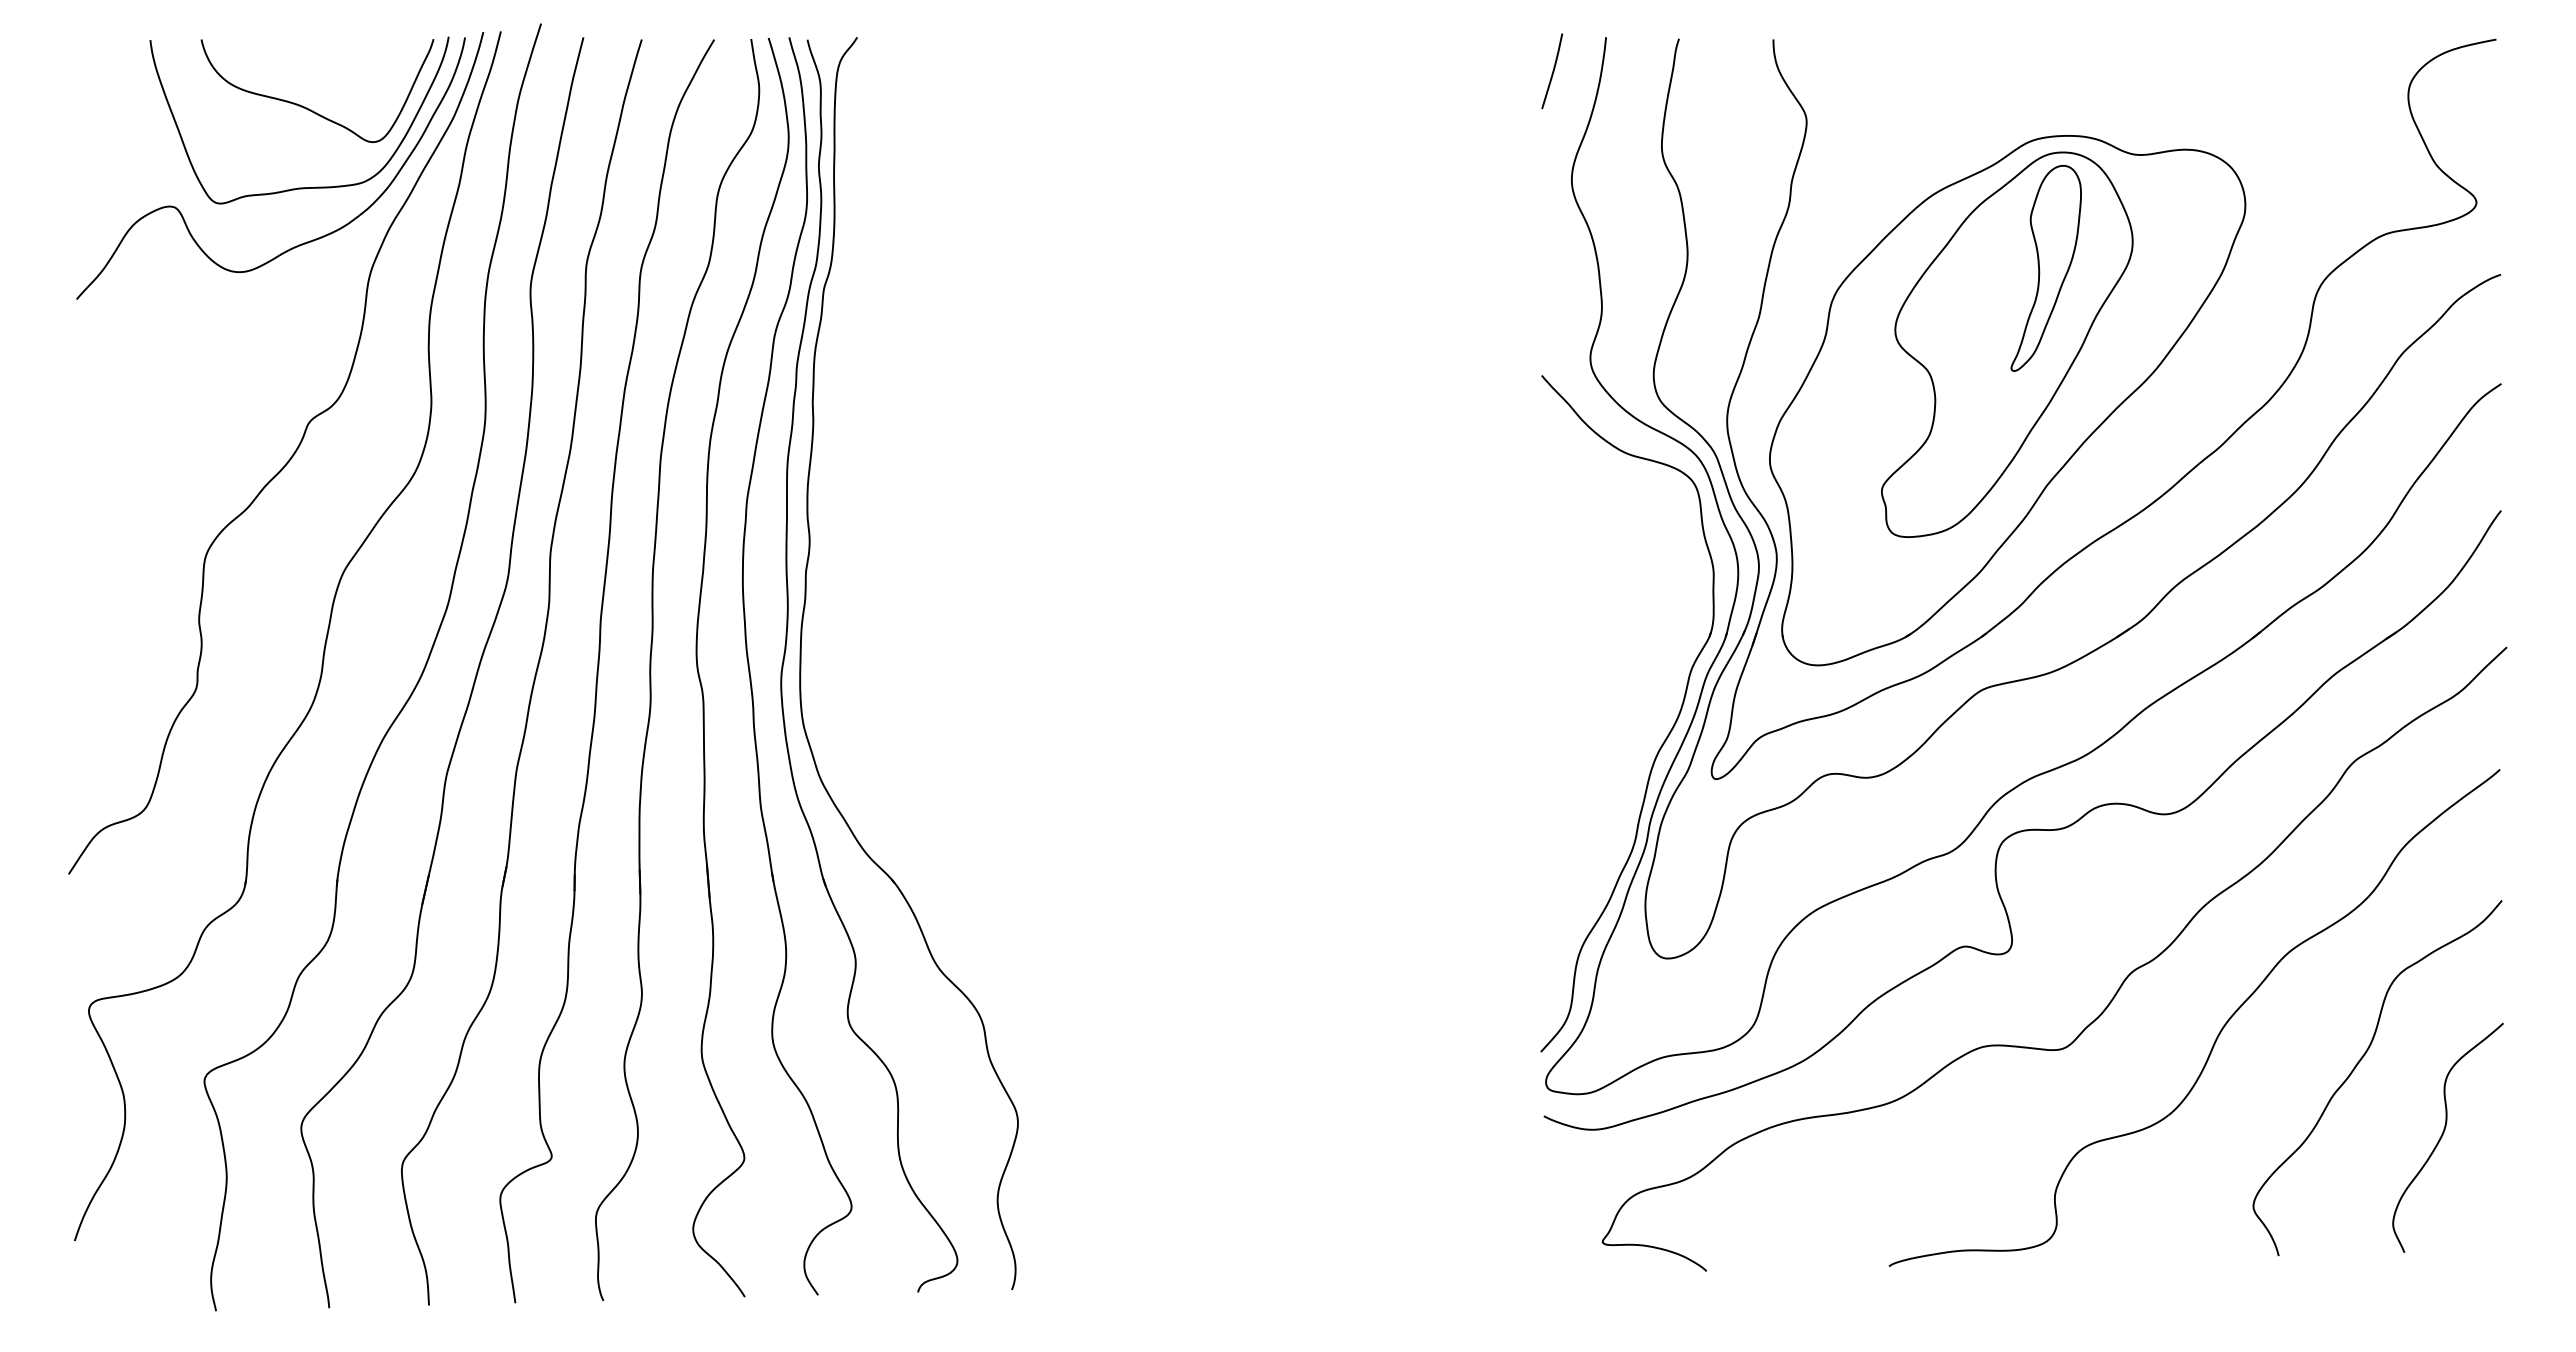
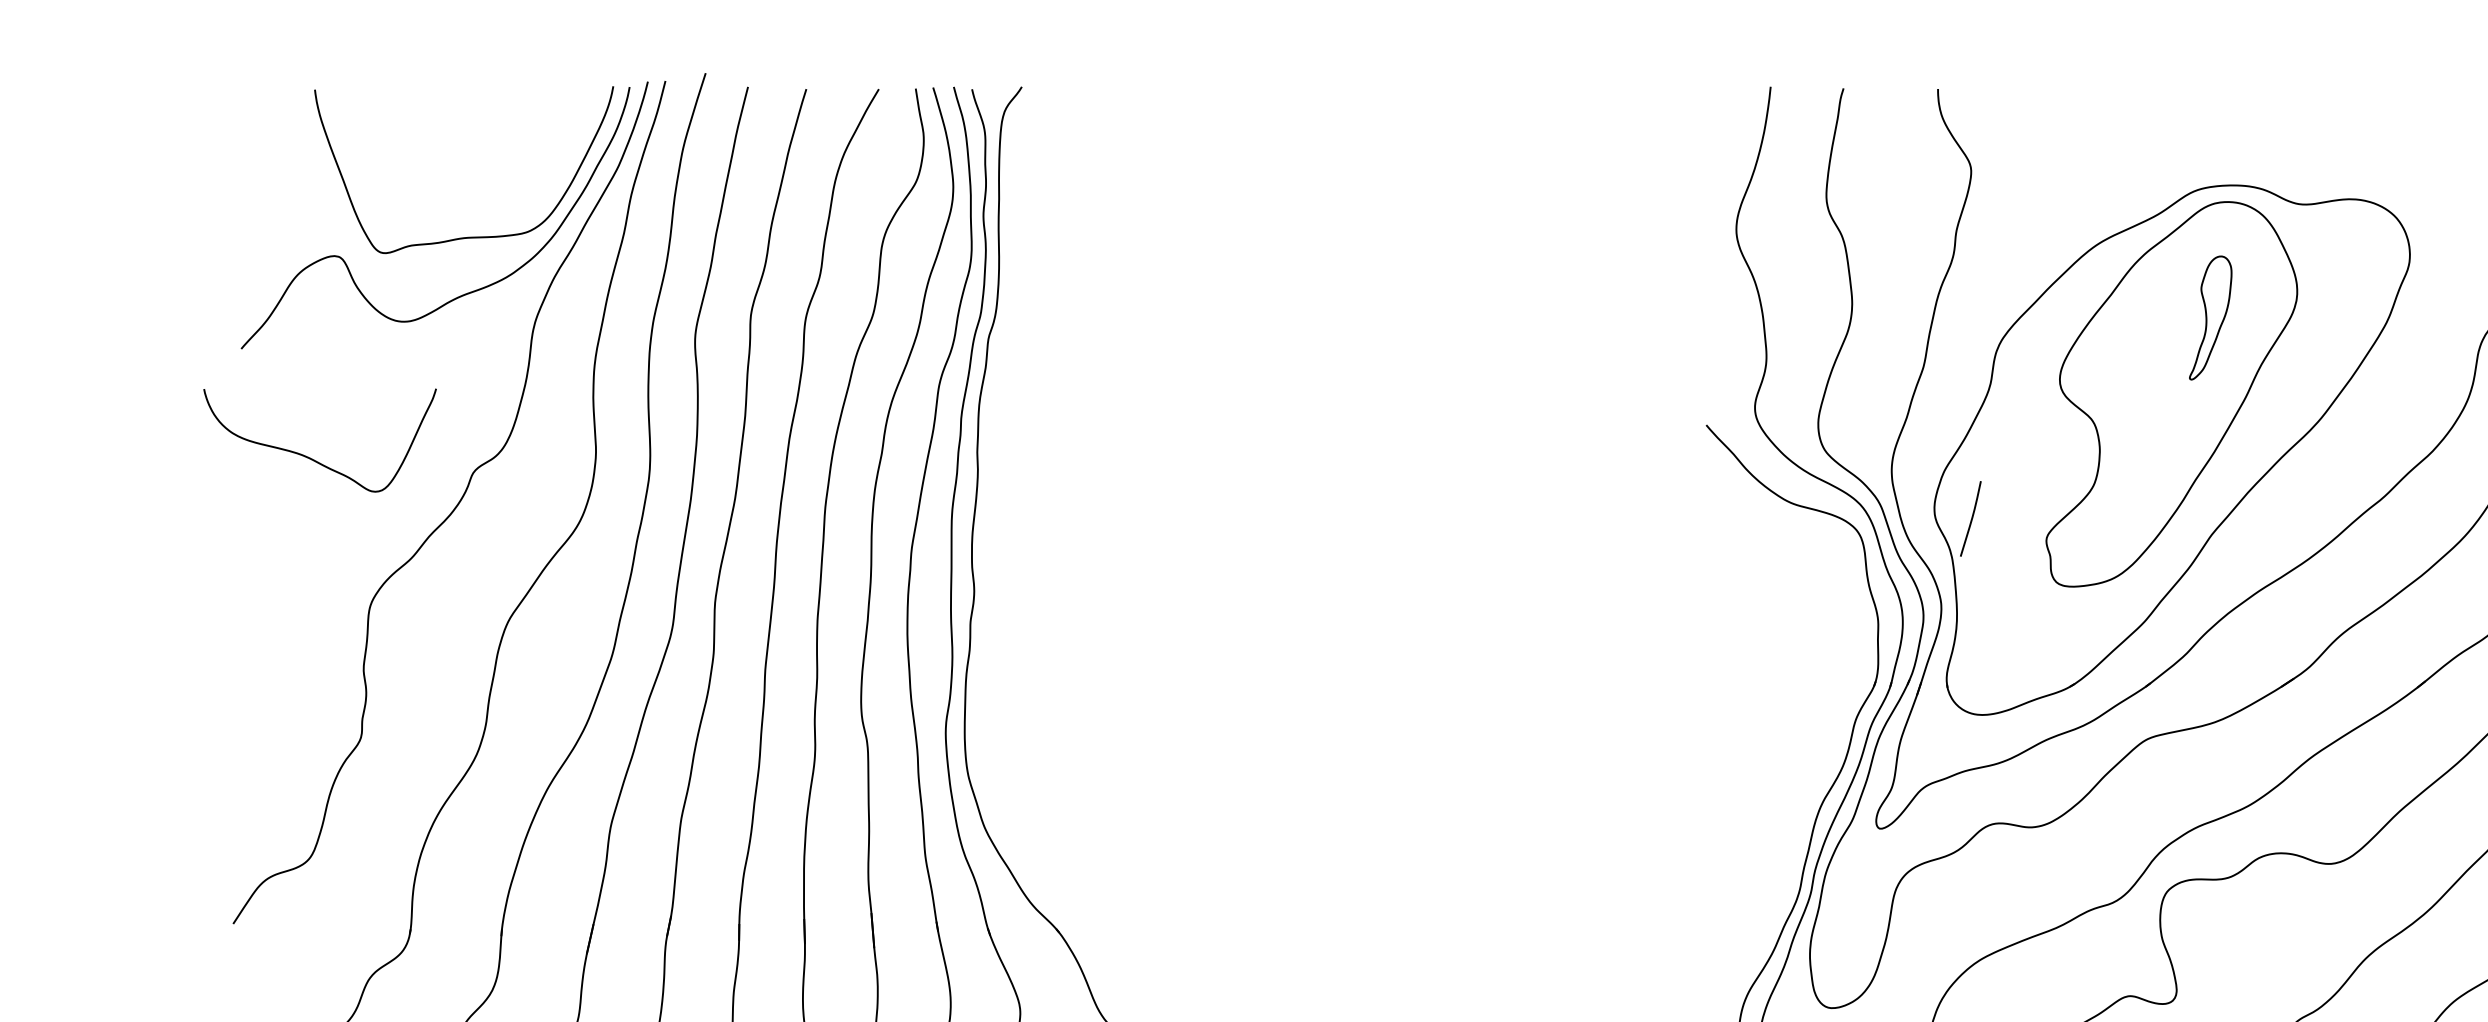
curve: (1552, 71) -> (1971, 519), moved
curve: (309, 108) -> (312, 458), moved
part: (2045, 268) -> (2210, 318), size x0.6

